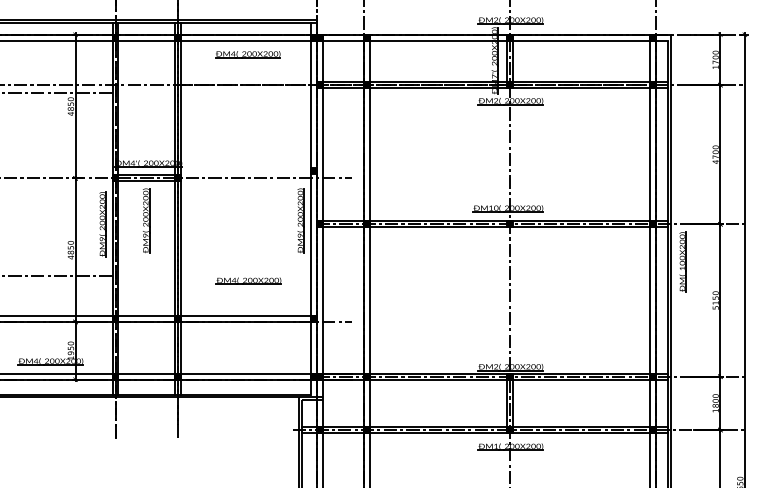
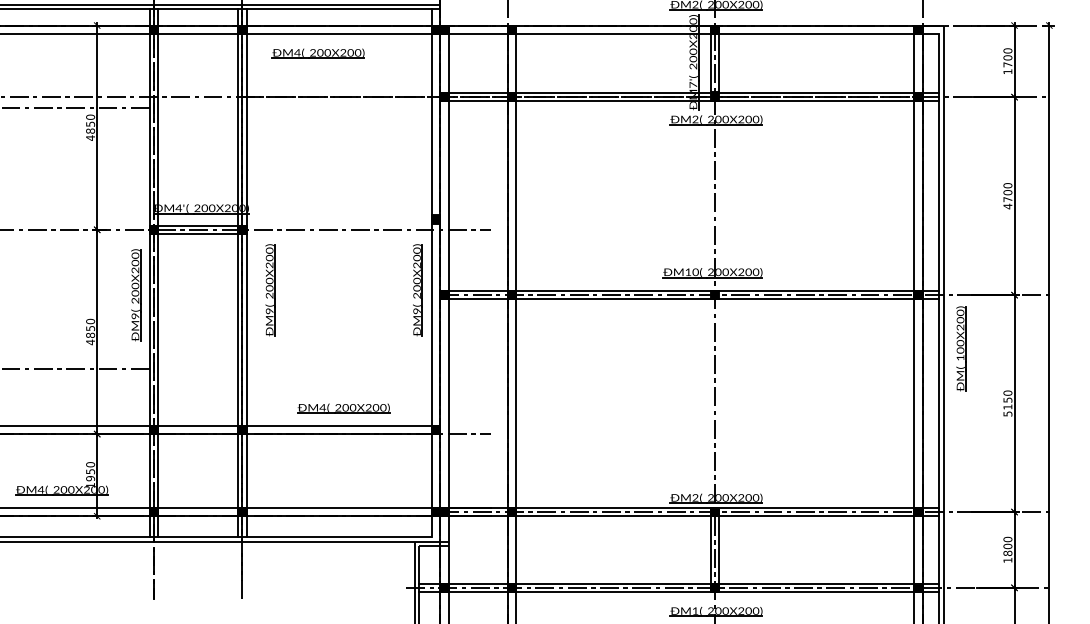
part: (247, 54) -> (317, 53), moved
part: (146, 220) -> (270, 289), moved
part: (248, 280) -> (343, 407), moved

